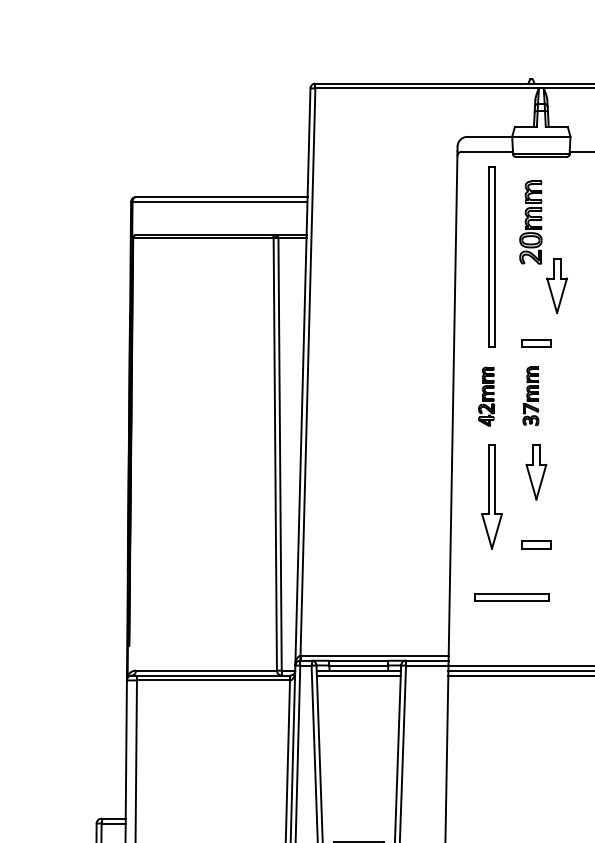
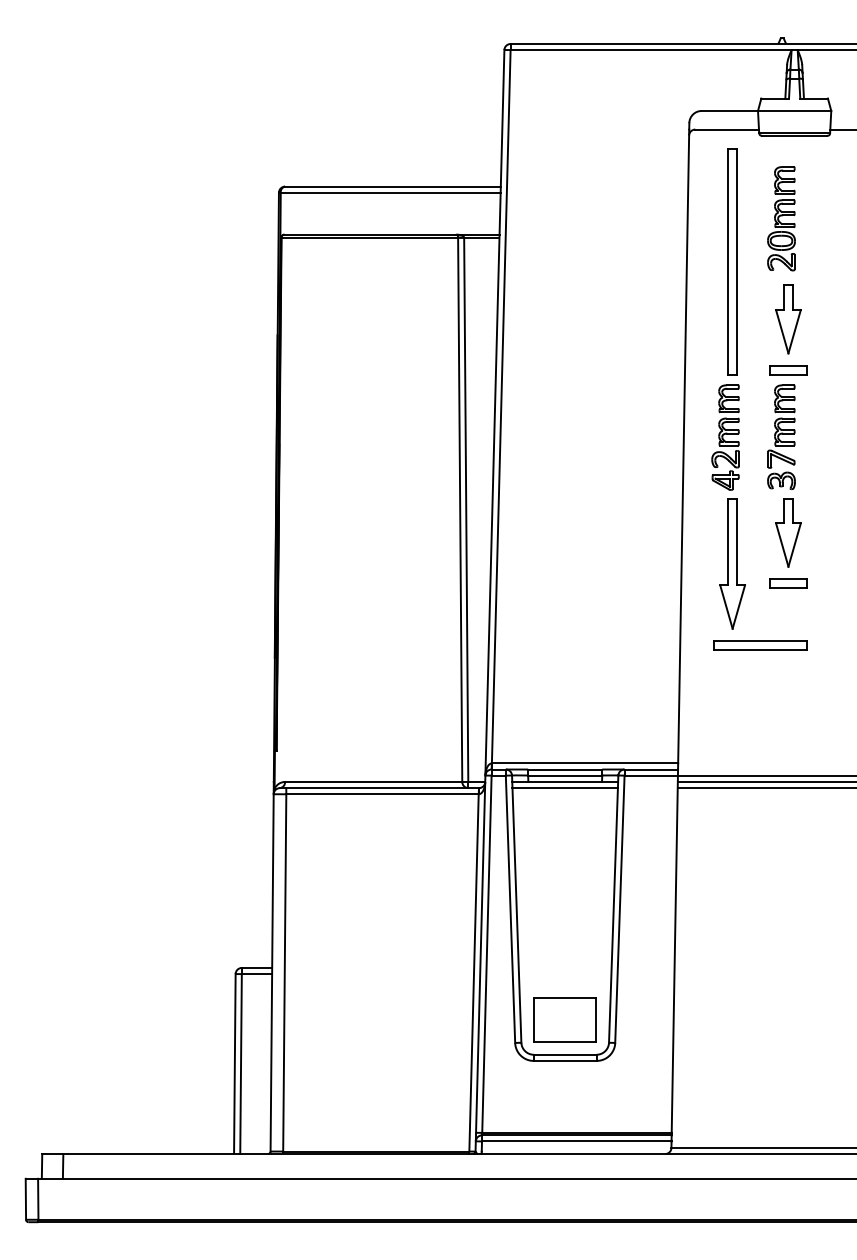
part: (557, 286) -> (788, 319), moved
part: (530, 395) -> (781, 436), size x1.43
part: (486, 396) -> (725, 437), size x1.43
part: (536, 544) -> (788, 583), moved
part: (511, 597) -> (760, 645), moved

